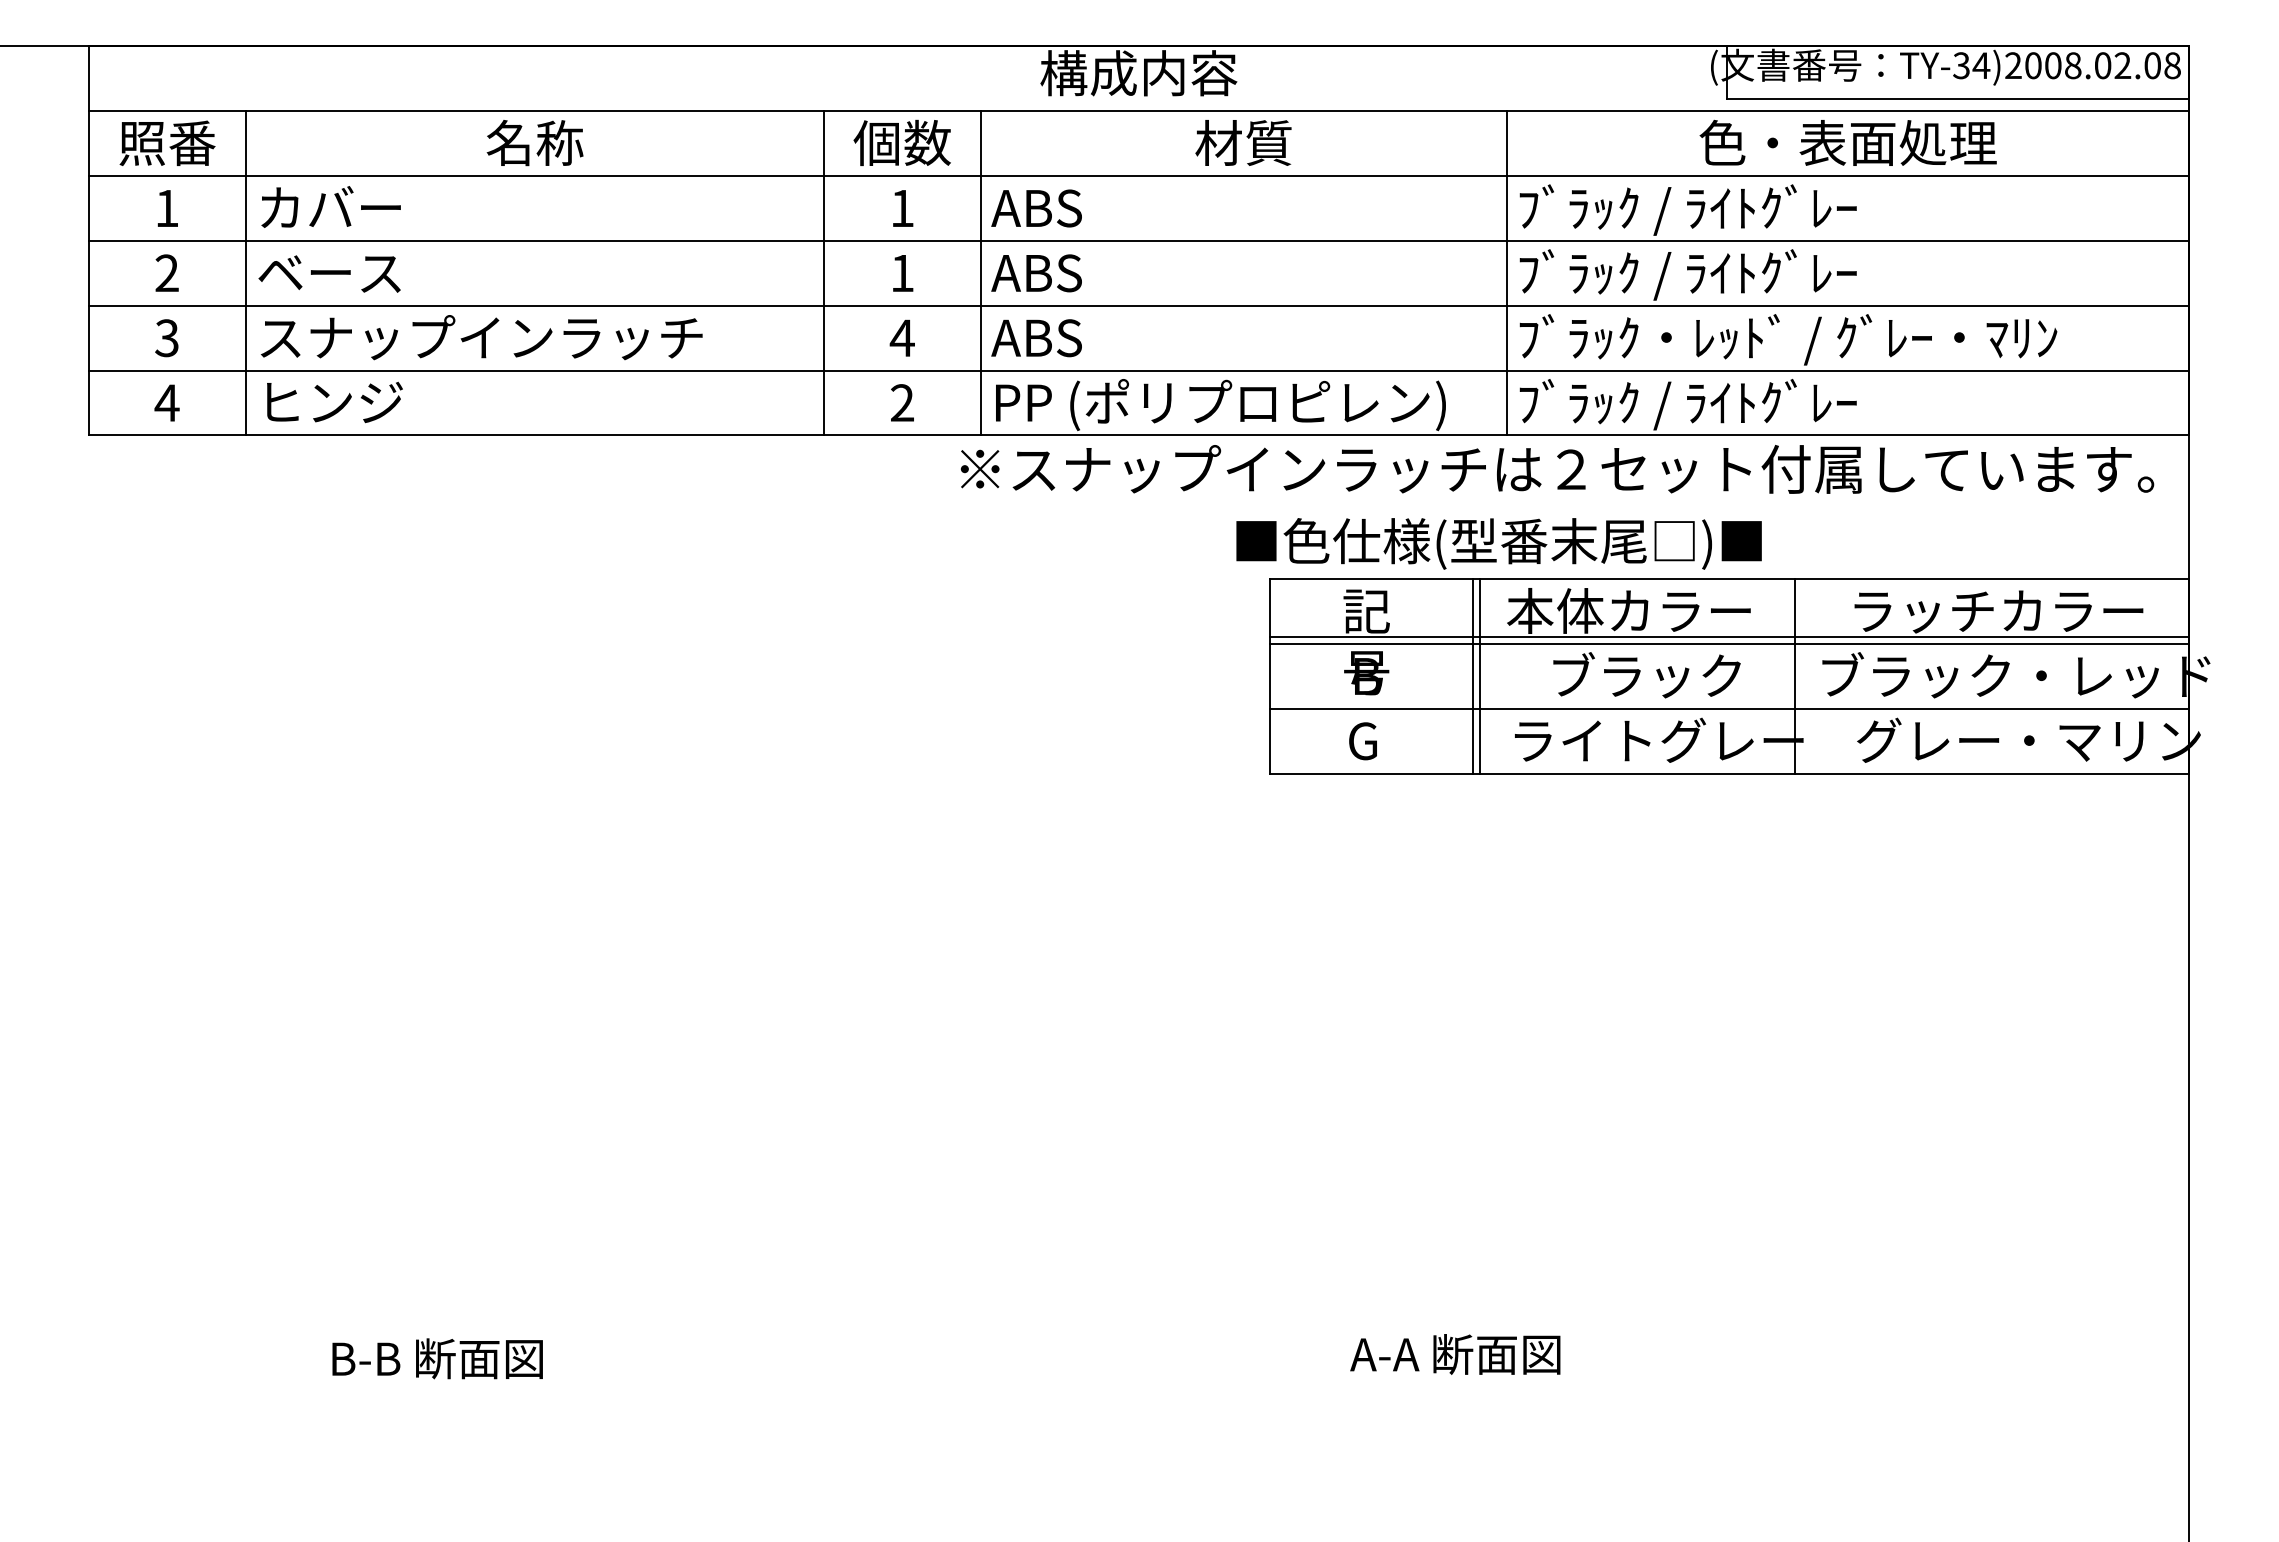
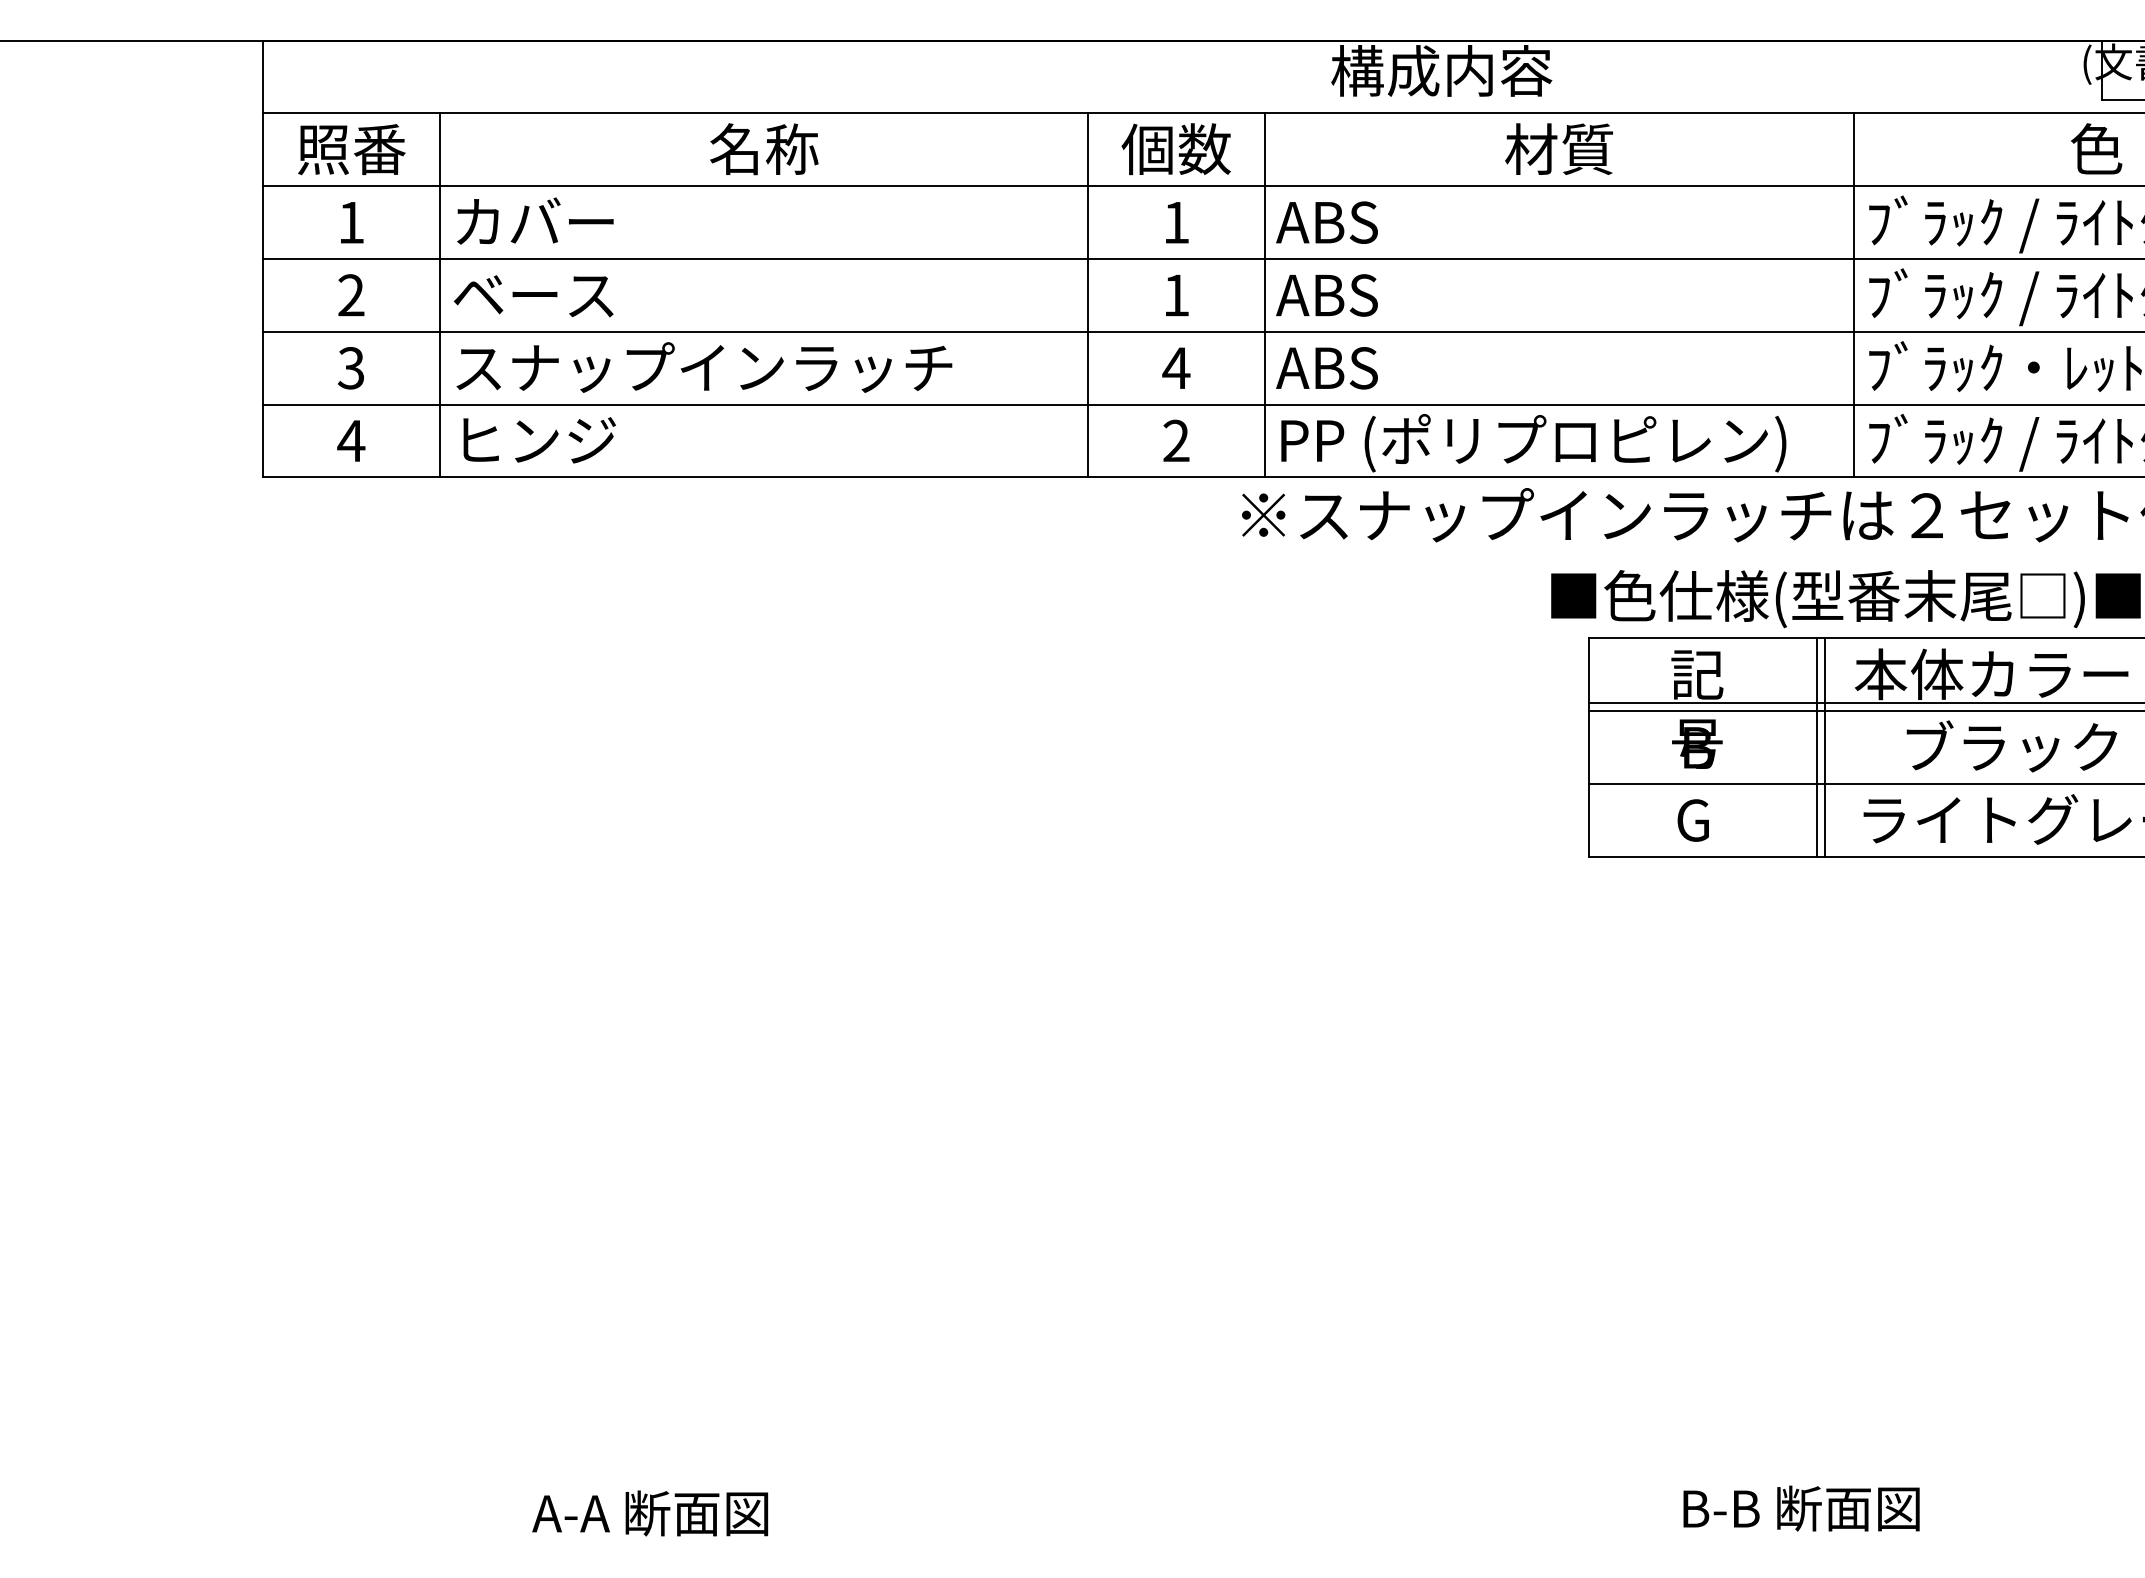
text: (1457, 1354) -> (1799, 1508), A-A 断面図 -> B-B 断面図
text: (435, 1358) -> (652, 1513), B-B 断面図 -> A-A 断面図

